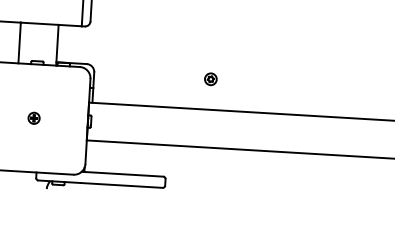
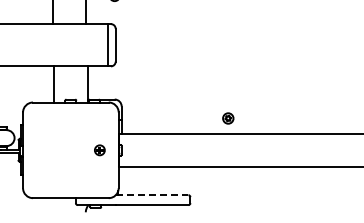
part: (211, 79) -> (228, 118), moved
part: (33, 118) -> (99, 150), moved
line: (122, 174) -> (152, 195), solid -> dashed

